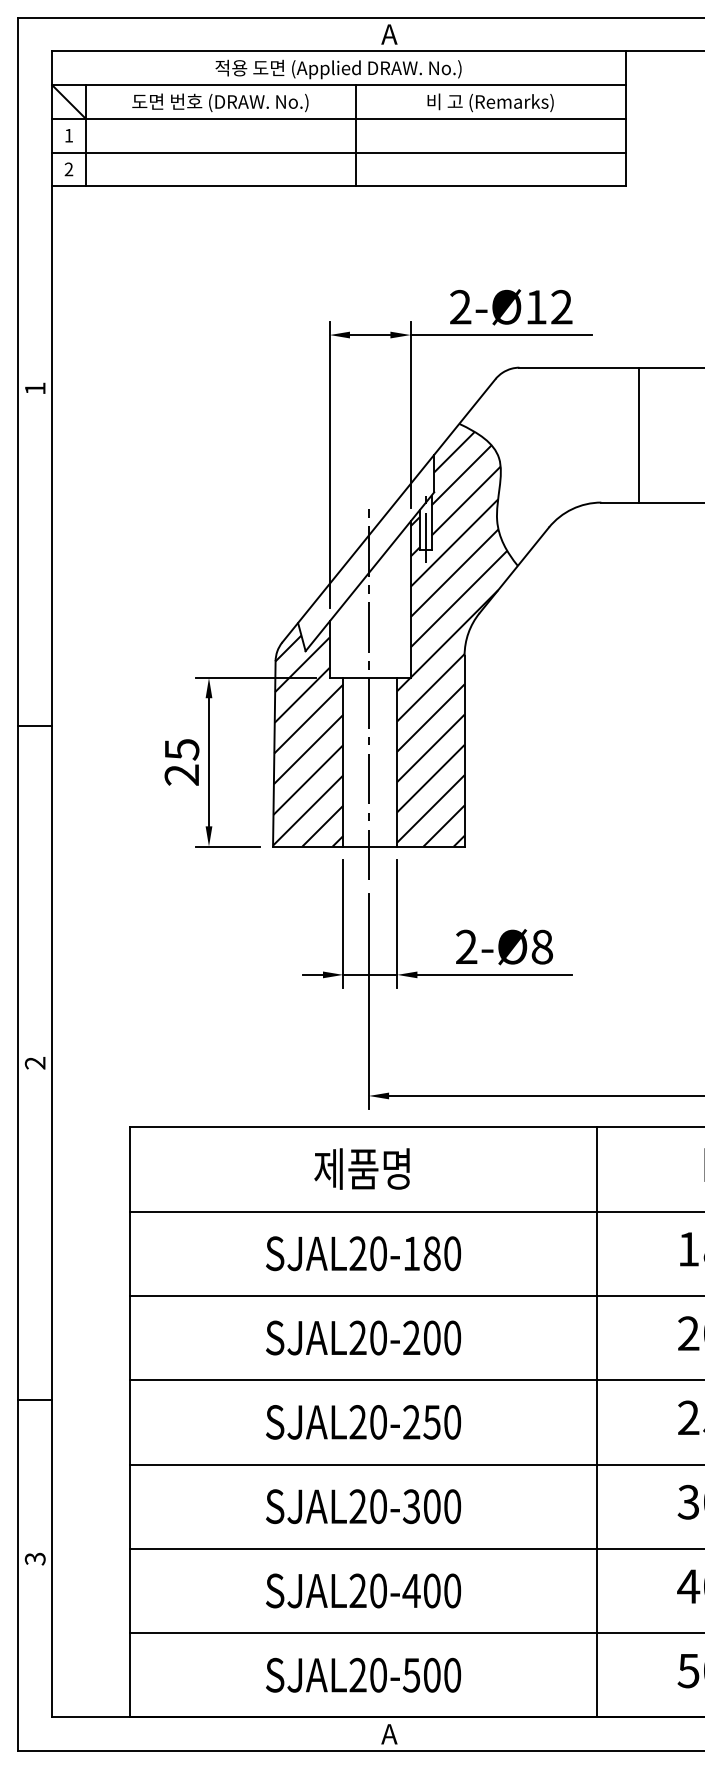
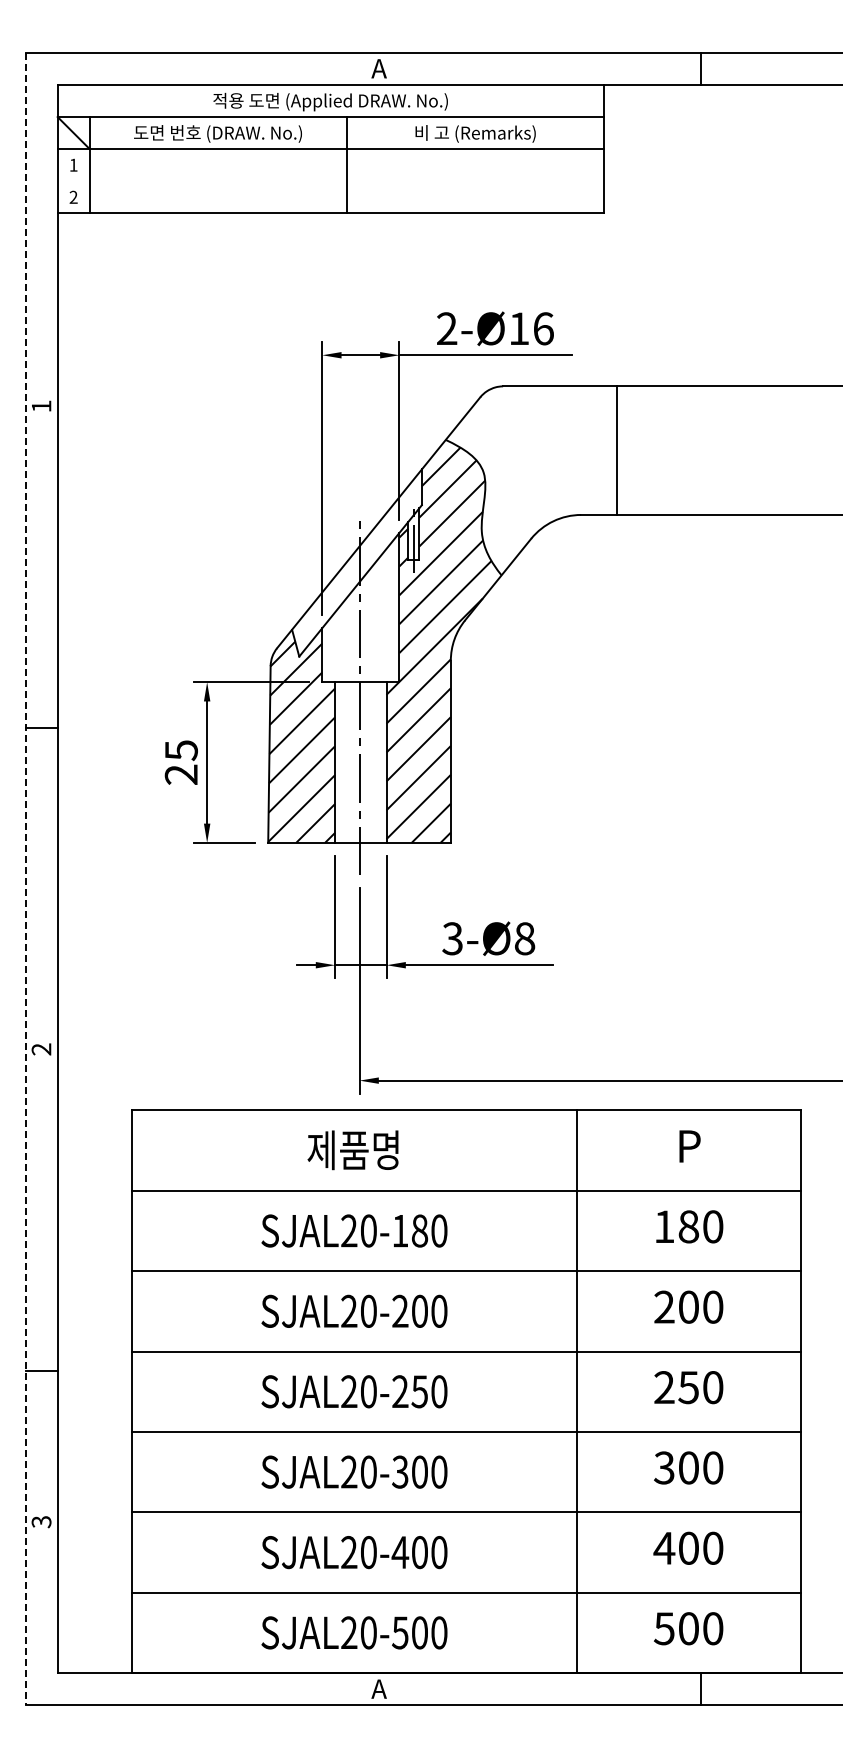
line: (338, 152) -> (330, 181), removed
text: (561, 306) -> (543, 328), 2-Ø12 -> 2-Ø16
line: (18, 884) -> (25, 879), solid -> dashed
text: (466, 947) -> (452, 939), 2-Ø8 -> 3-Ø8

